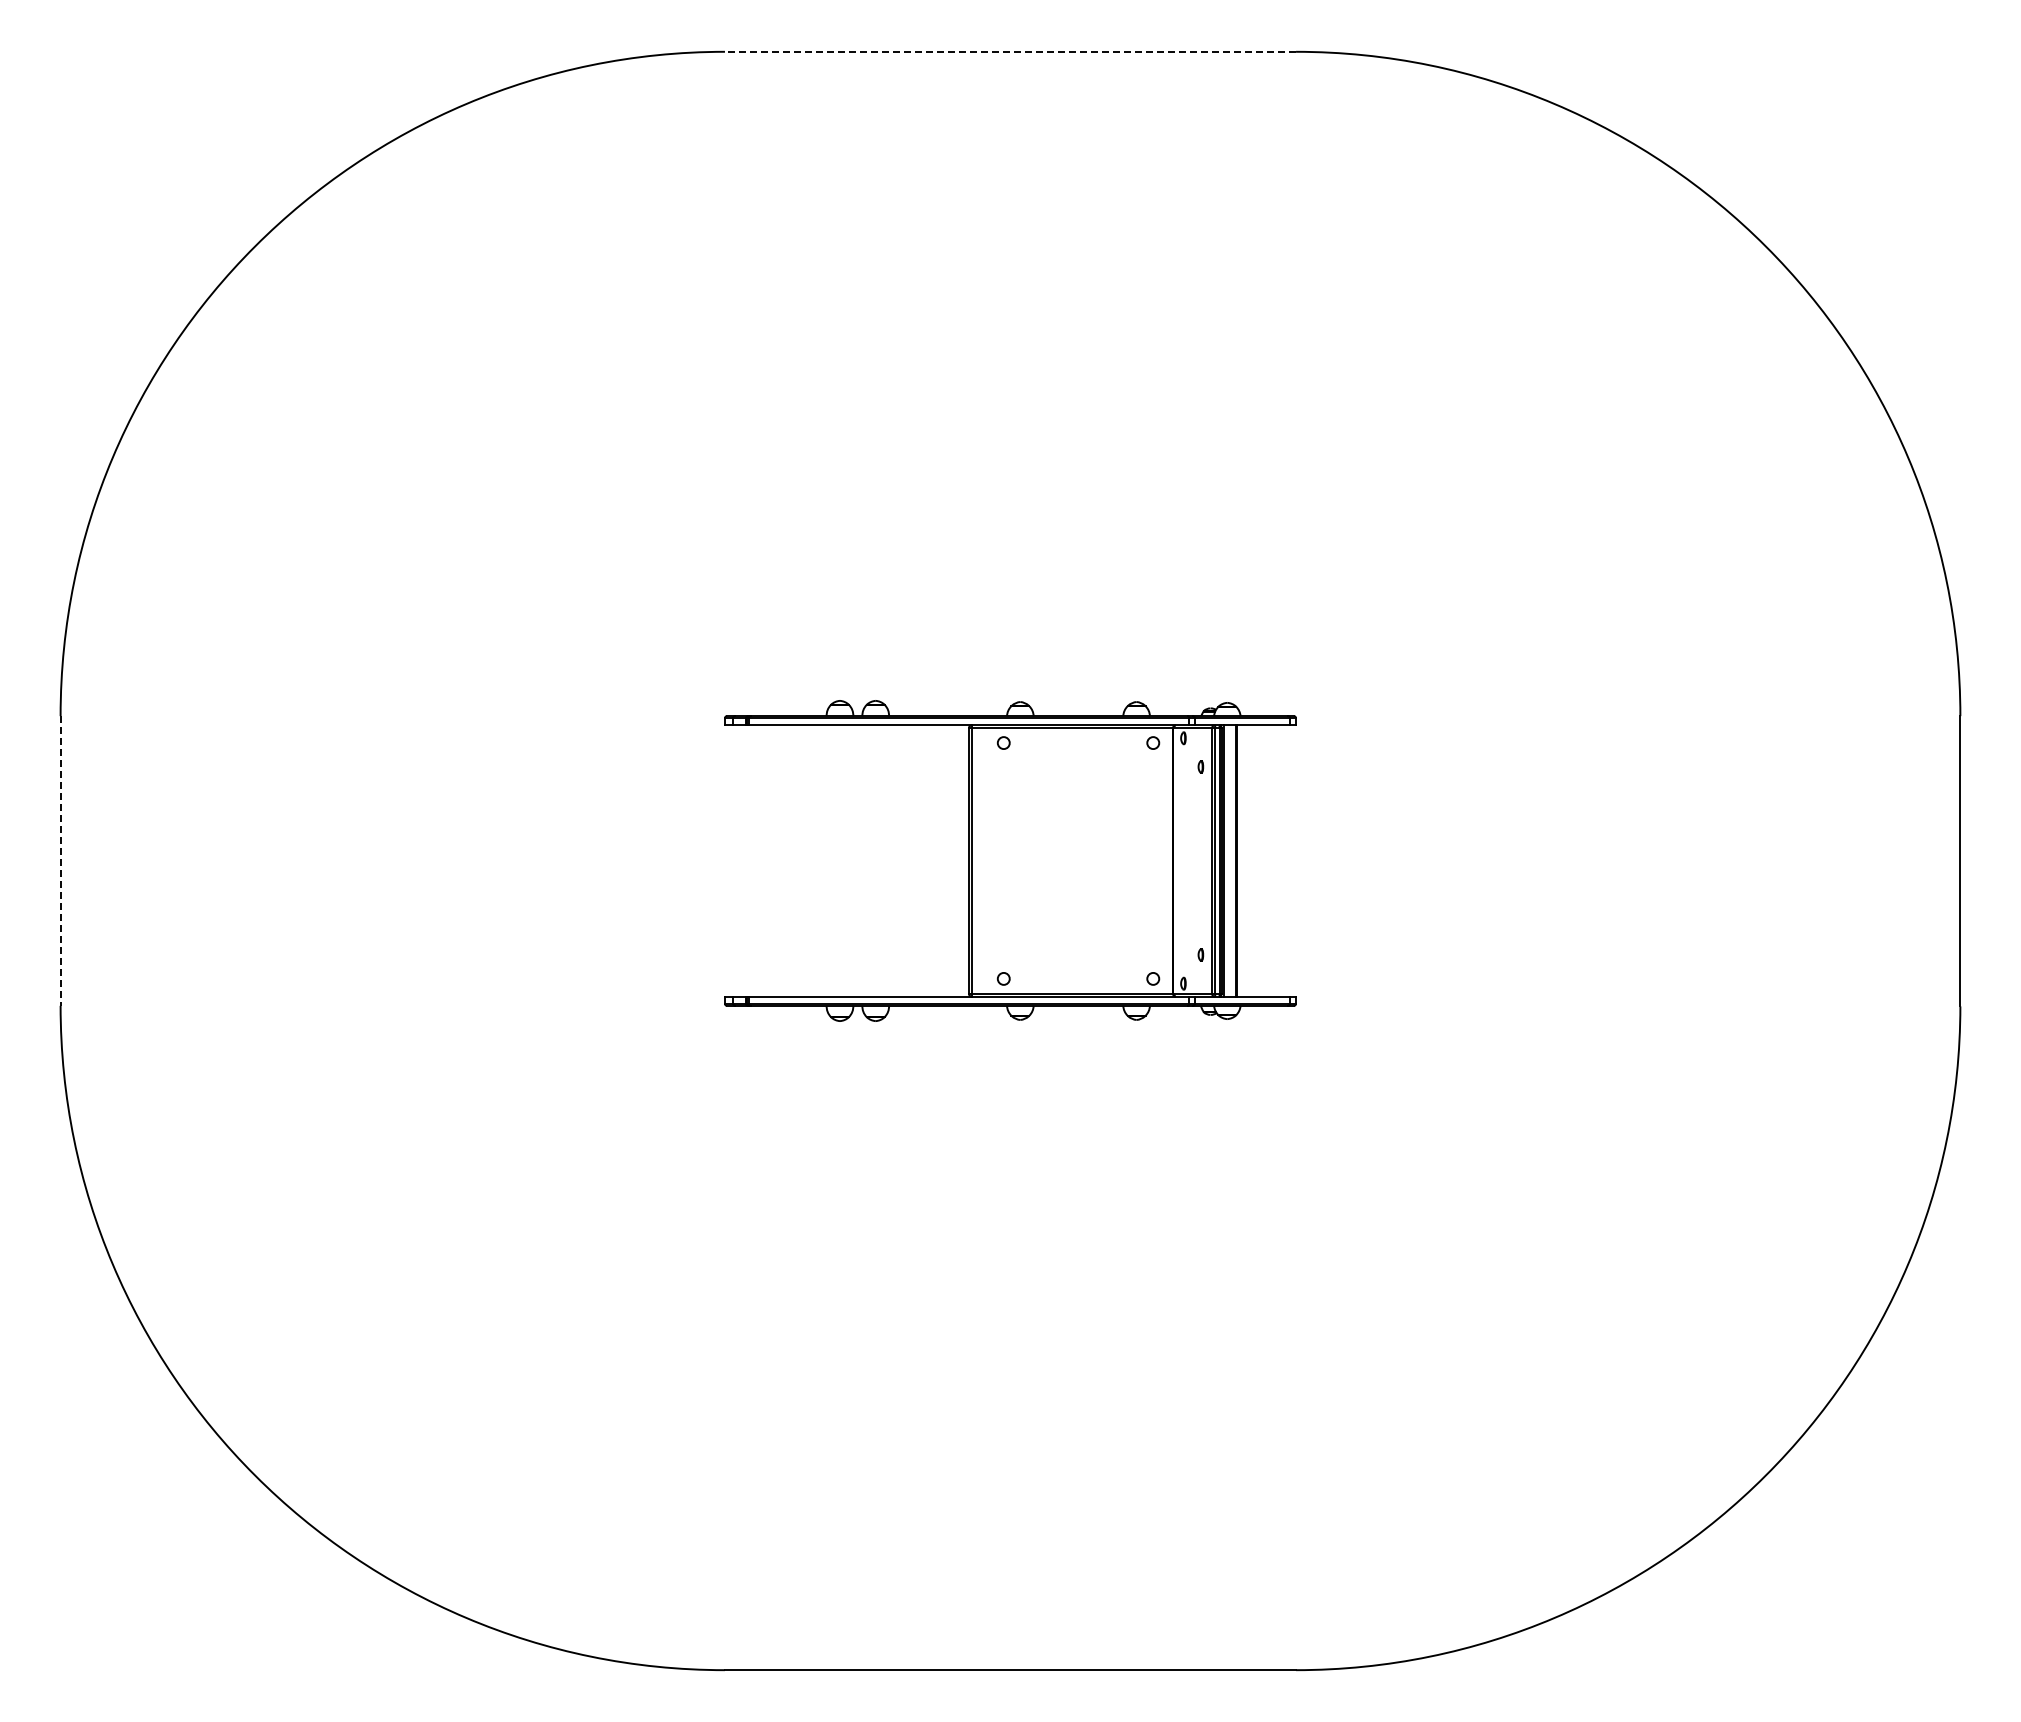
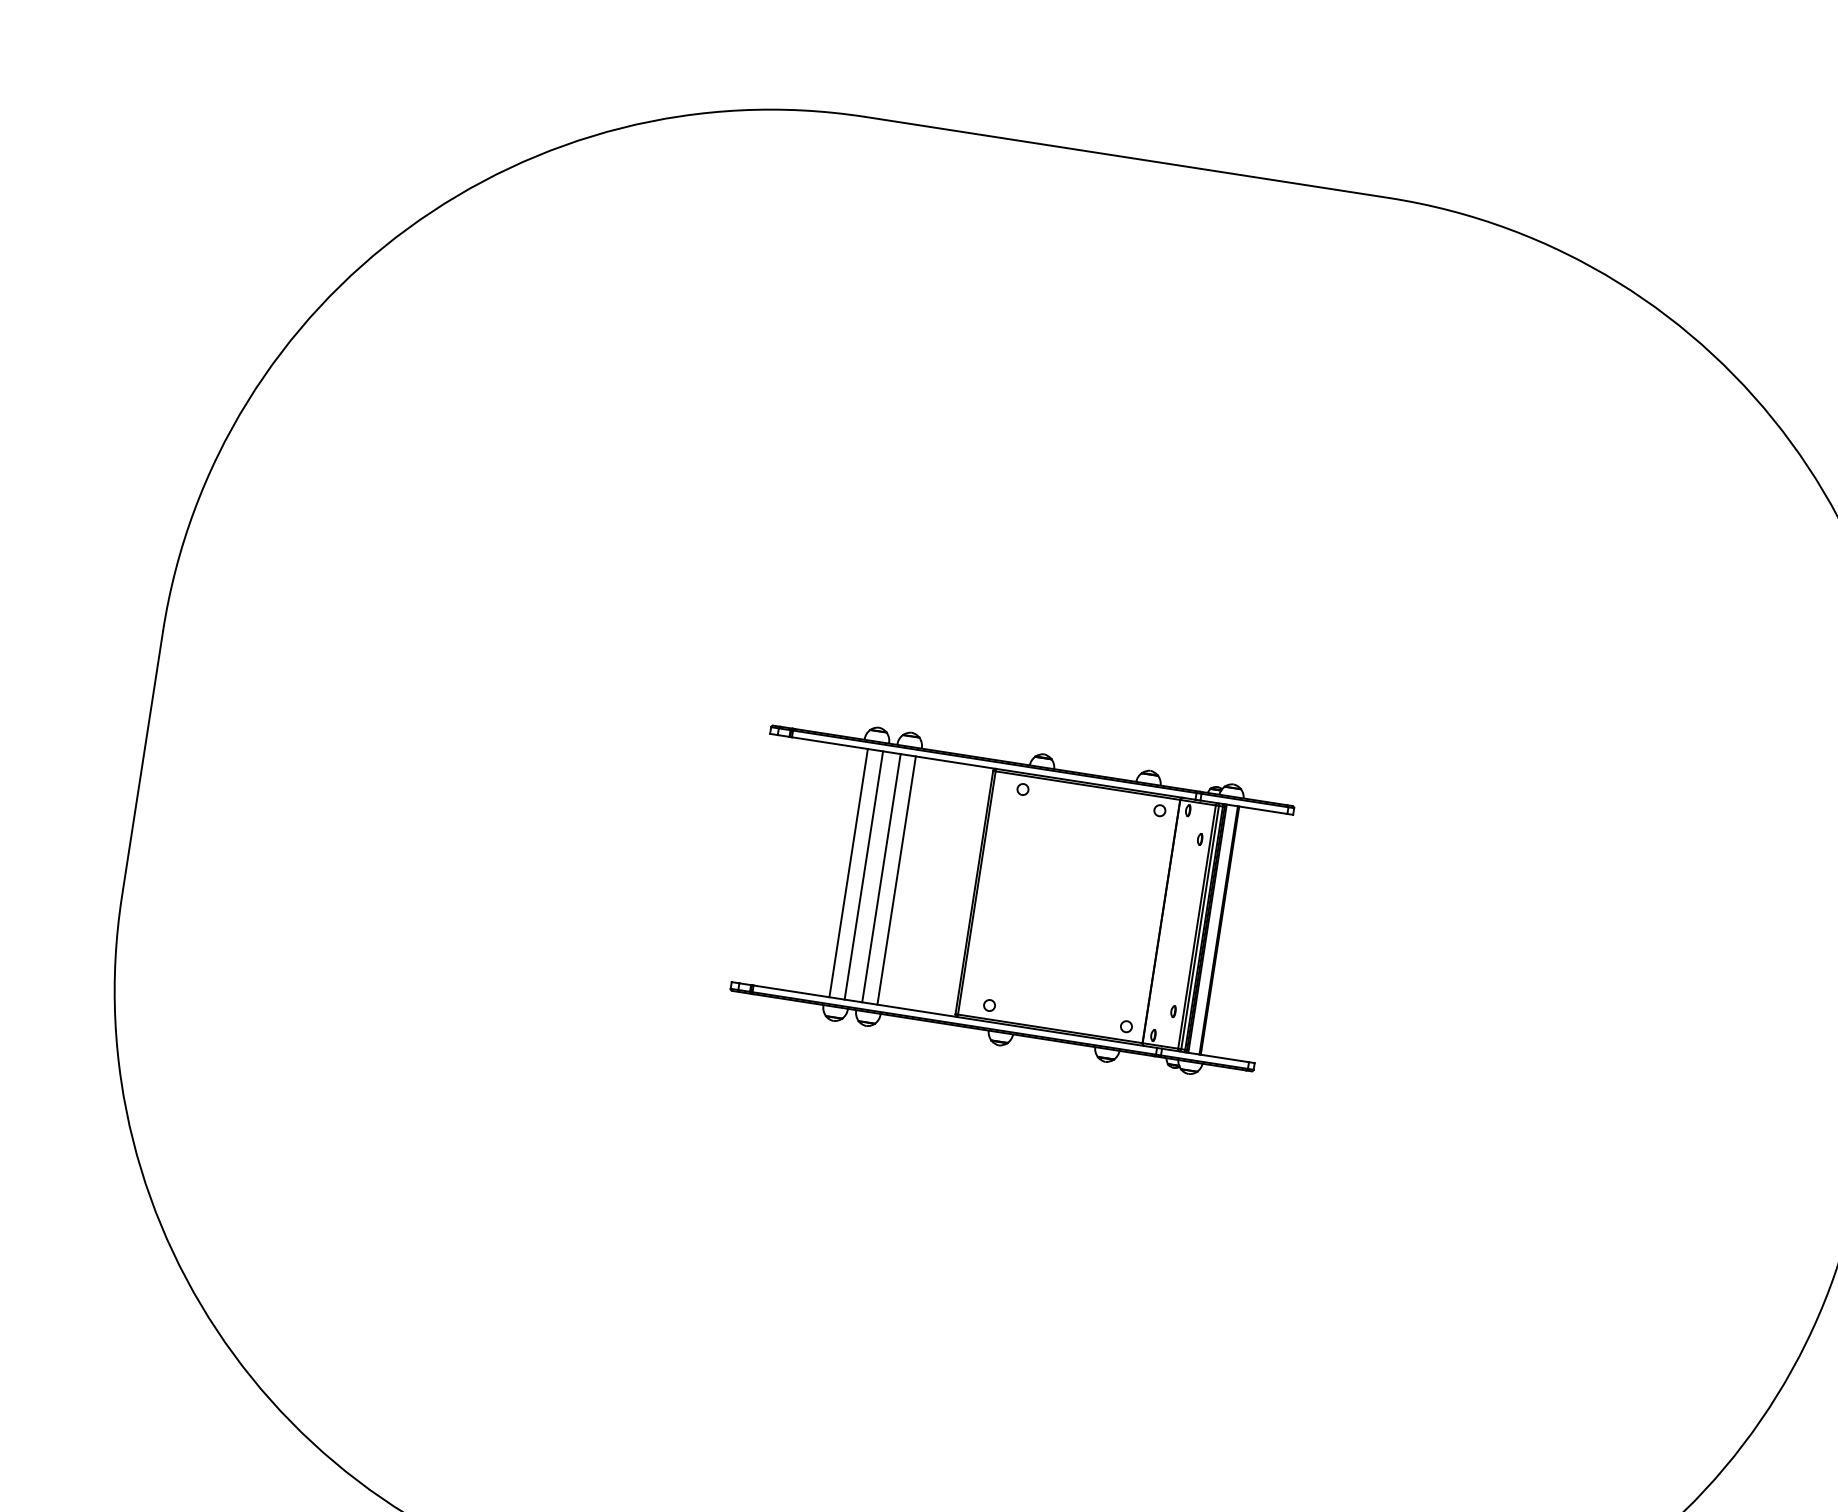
line: (1010, 51) -> (1127, 157), dashed -> solid
line: (831, 860) -> (848, 872), added
line: (848, 860) -> (864, 875), added
line: (867, 860) -> (881, 877), added
line: (884, 860) -> (897, 880), added
line: (60, 861) -> (142, 764), dashed -> solid

